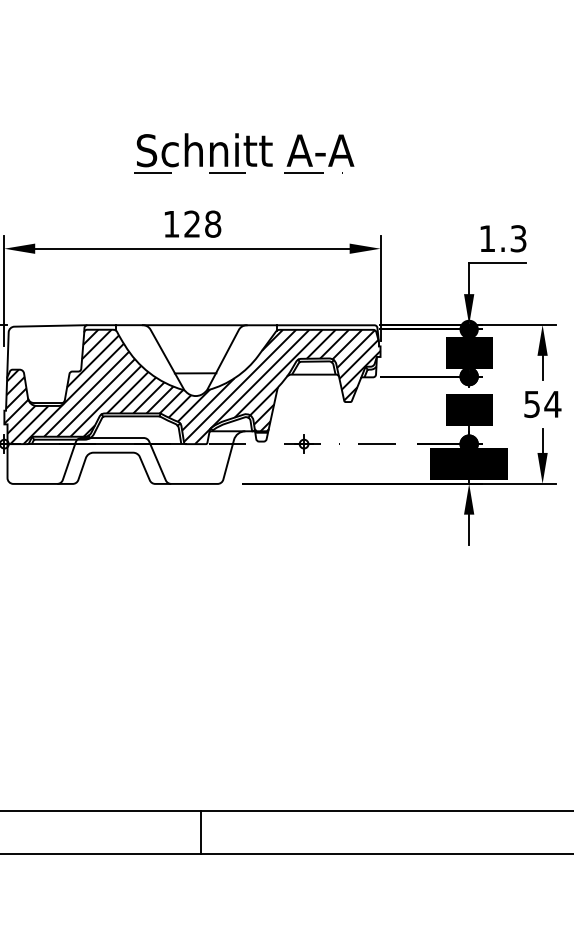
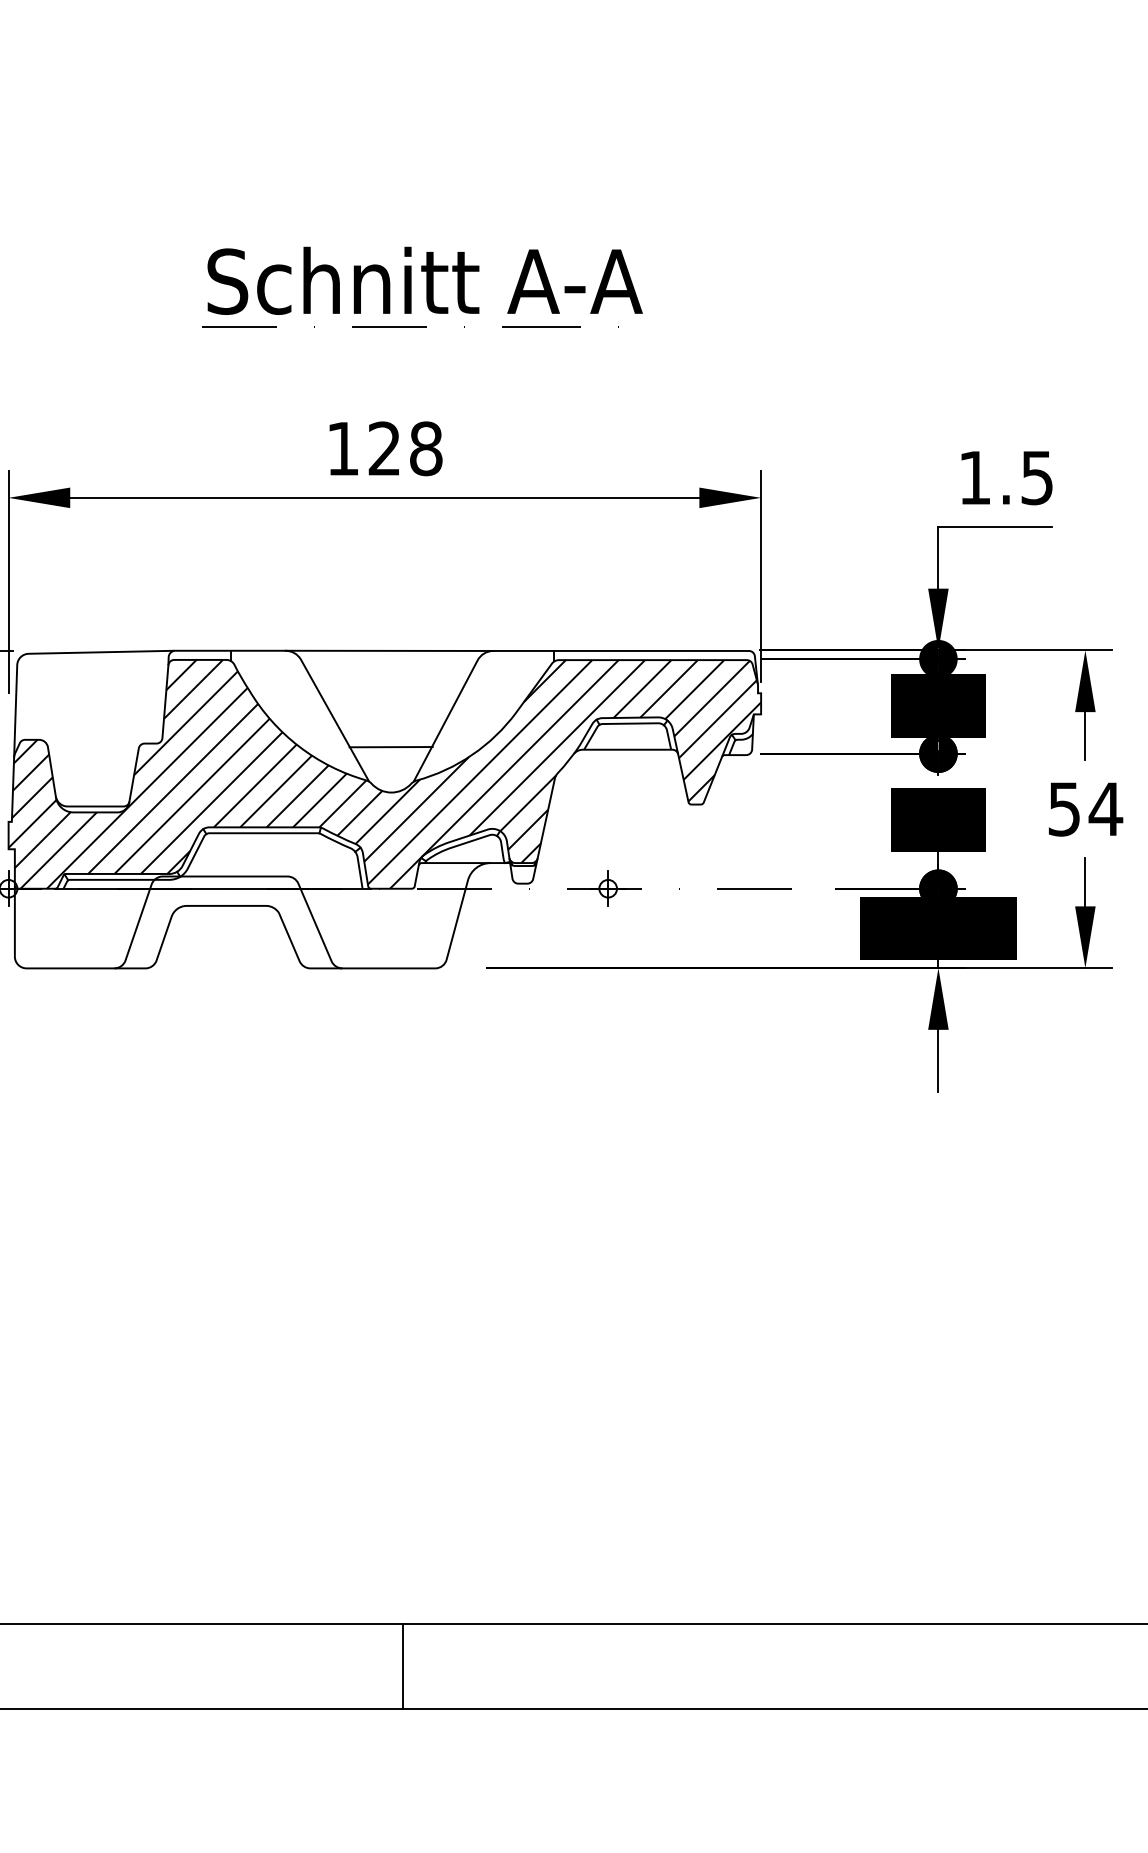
part: (244, 153) -> (422, 287), moved
text: (518, 238) -> (1037, 477), 1.3 -> 1.5

